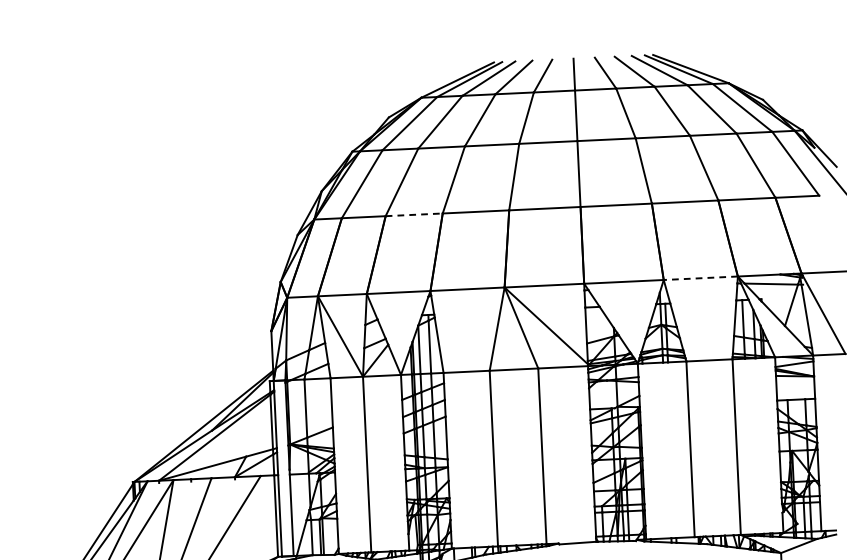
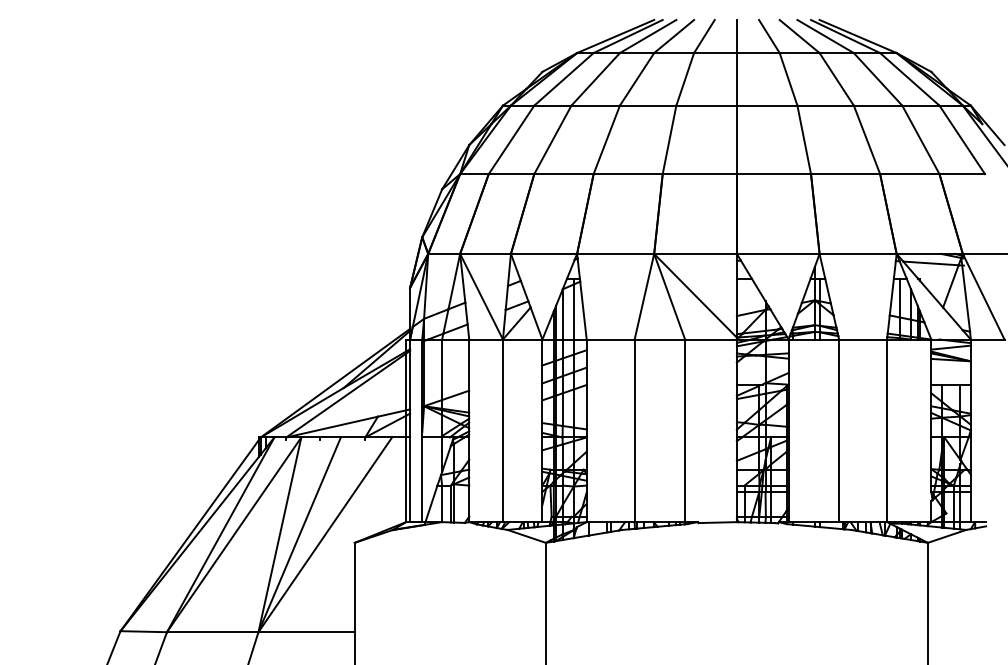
line: (413, 215) -> (563, 174), dashed -> solid
line: (701, 277) -> (858, 253), dashed -> solid

